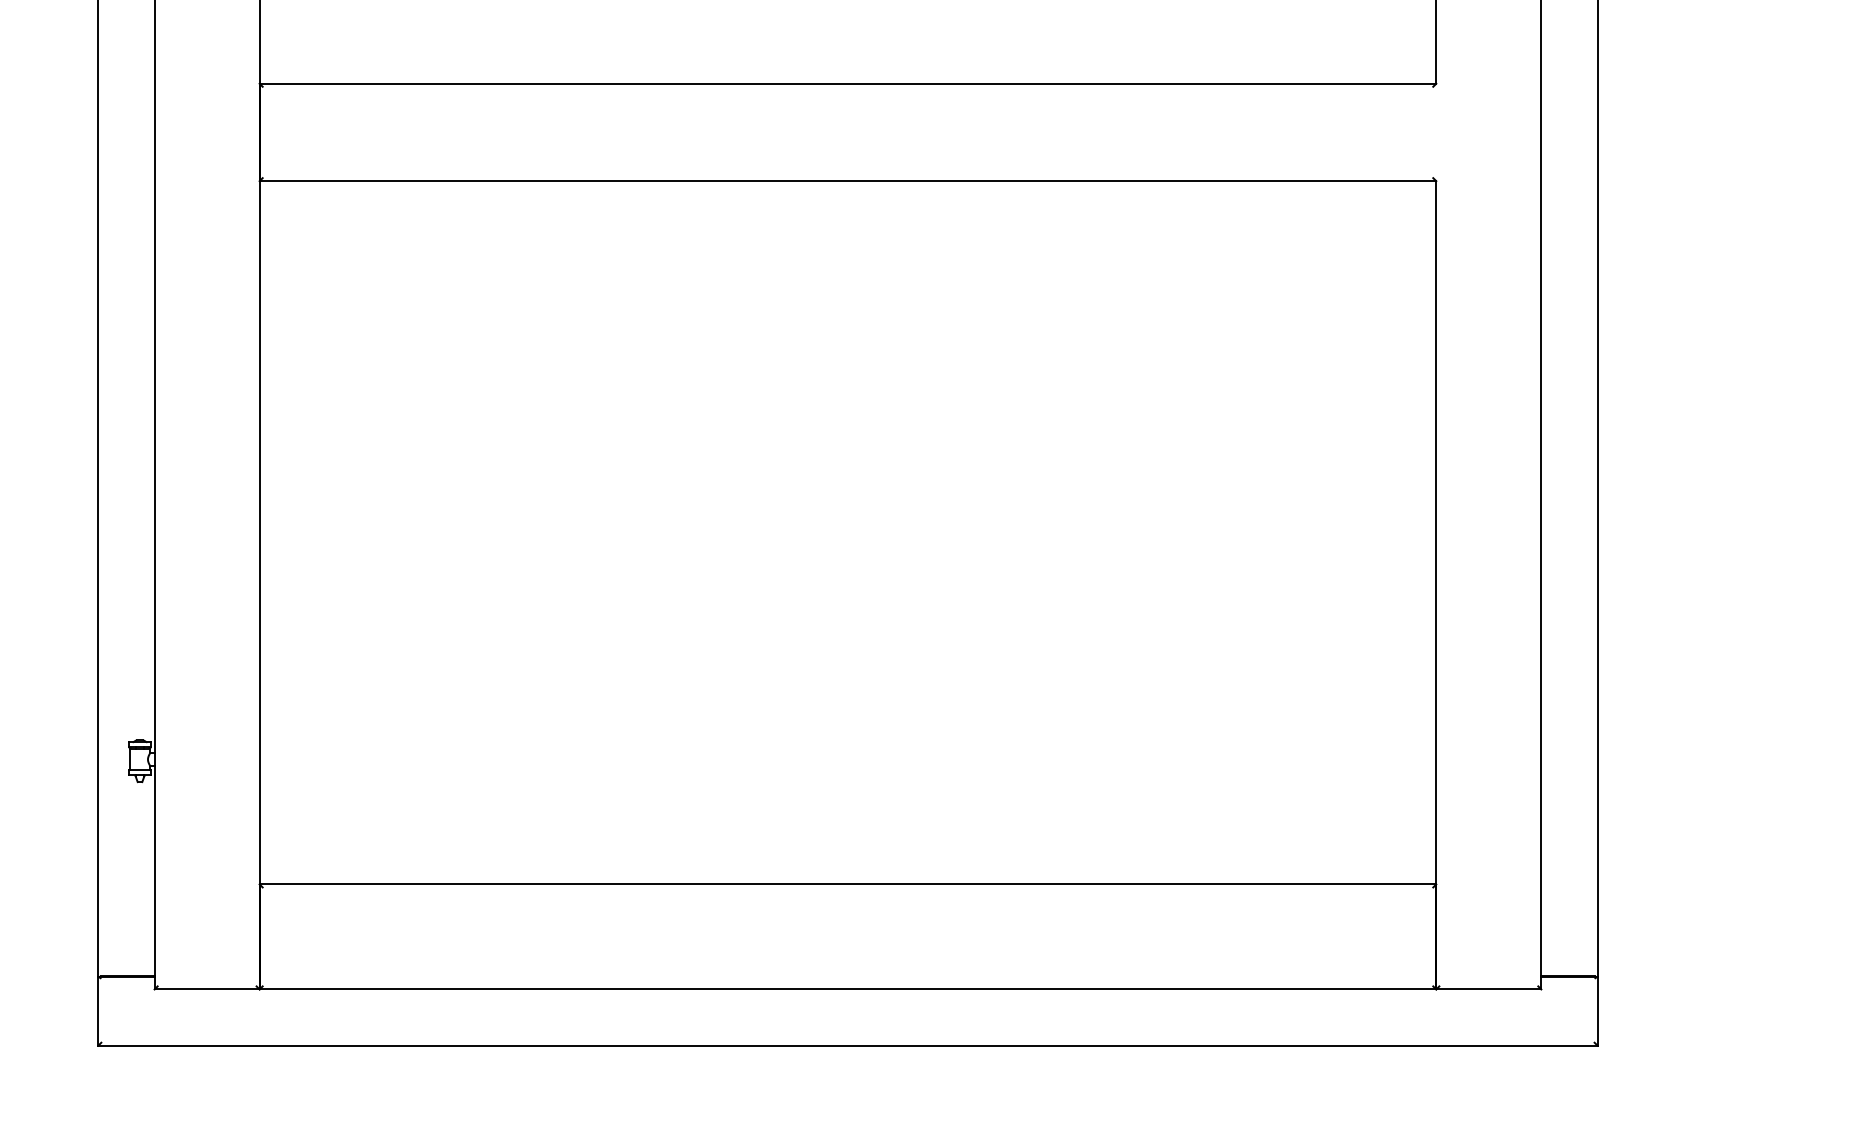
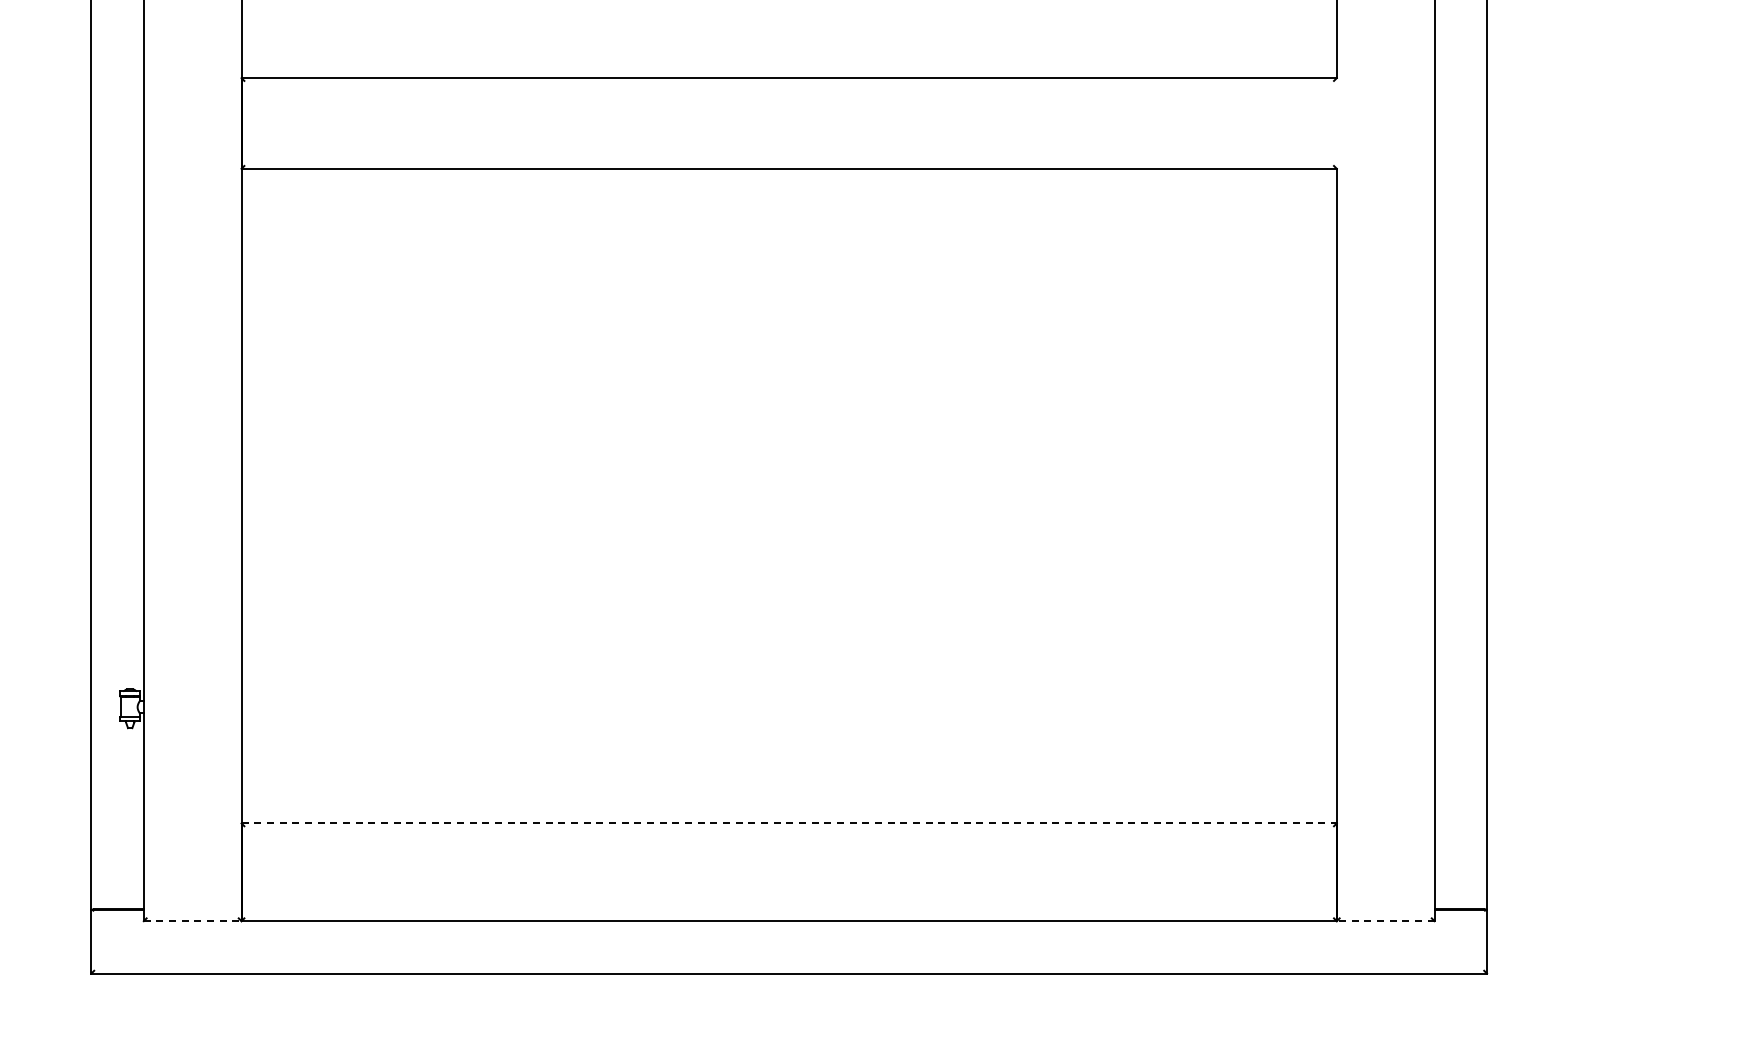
line: (848, 884) -> (789, 823), solid -> dashed
line: (206, 989) -> (192, 921), solid -> dashed
line: (1488, 989) -> (1385, 921), solid -> dashed

